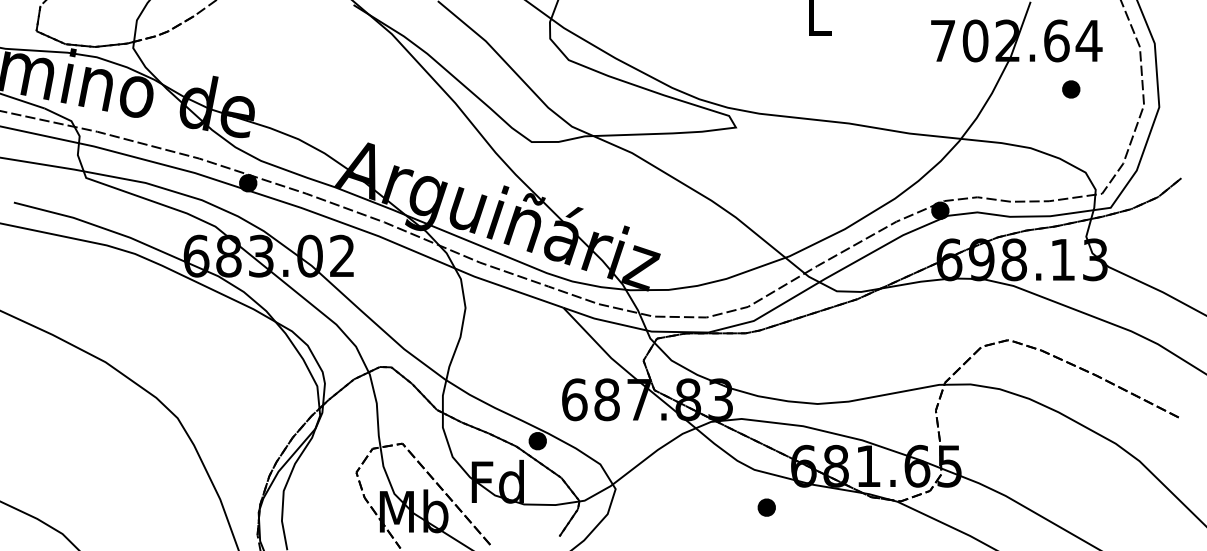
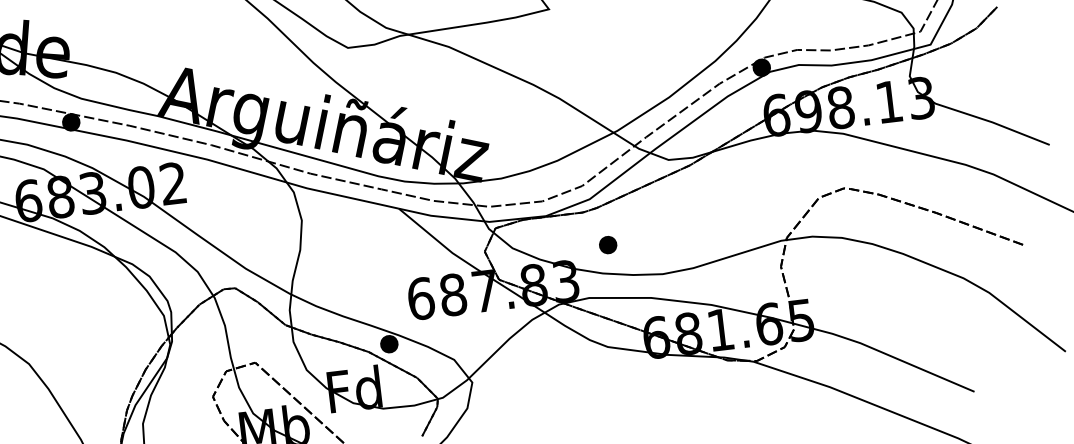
part: (766, 507) -> (607, 244), moved

